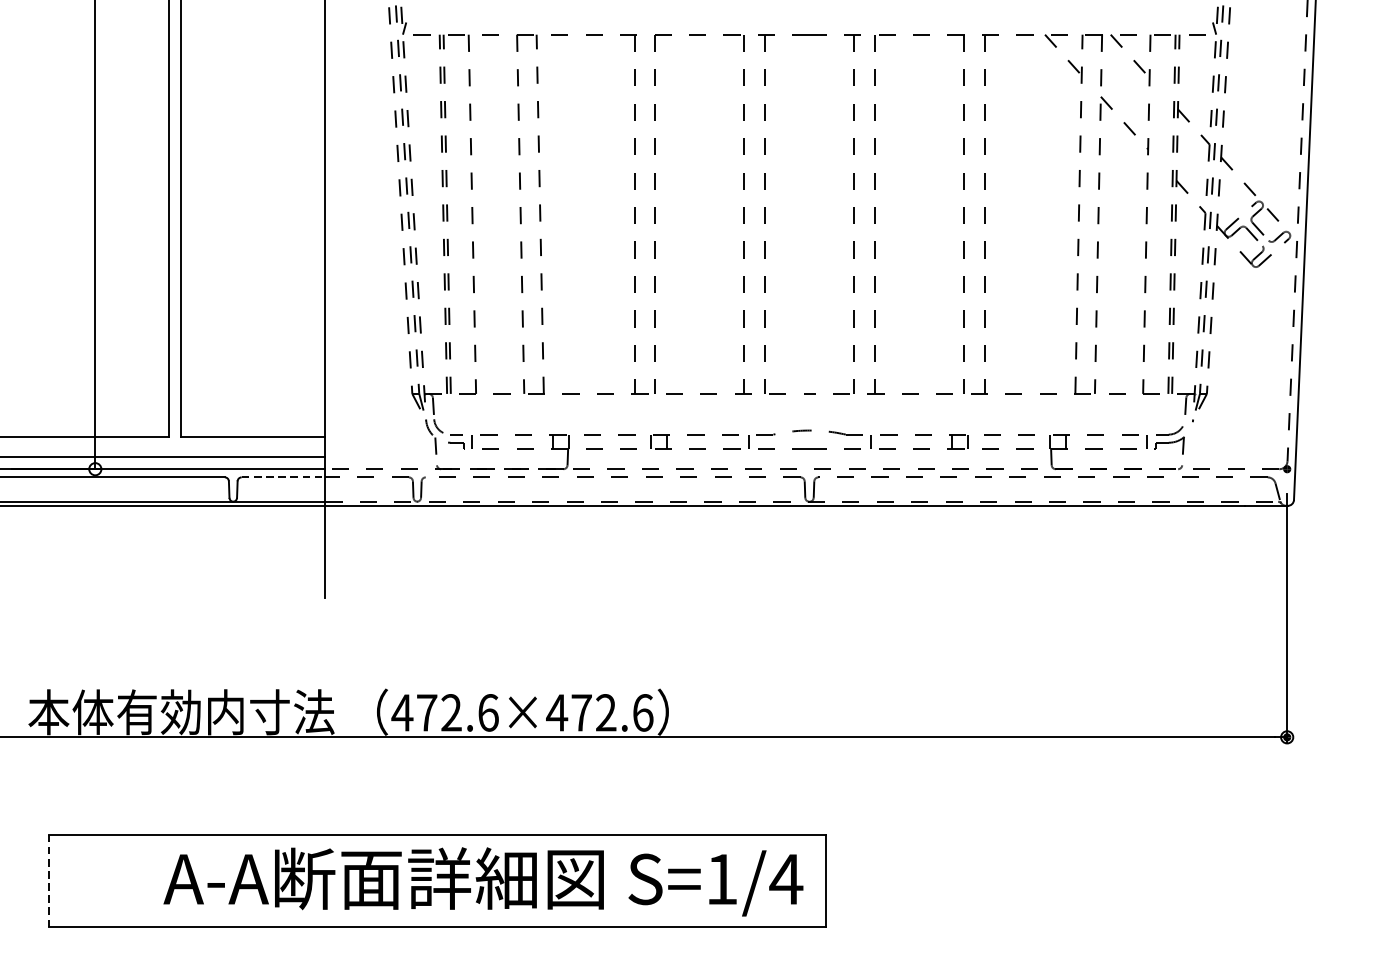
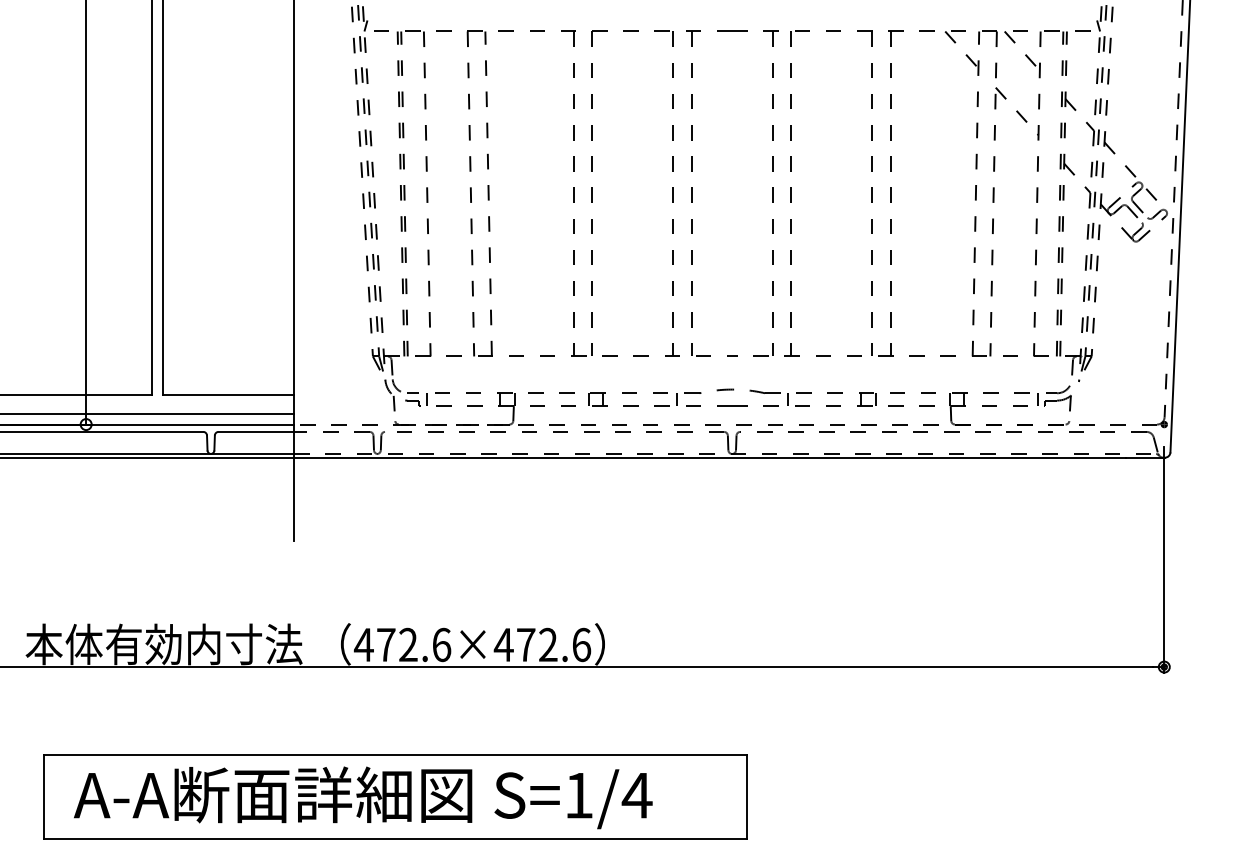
line: (283, 476) -> (256, 431), dashed -> solid
line: (49, 881) -> (44, 797), dashed -> solid
text: (483, 881) -> (363, 797), moved

